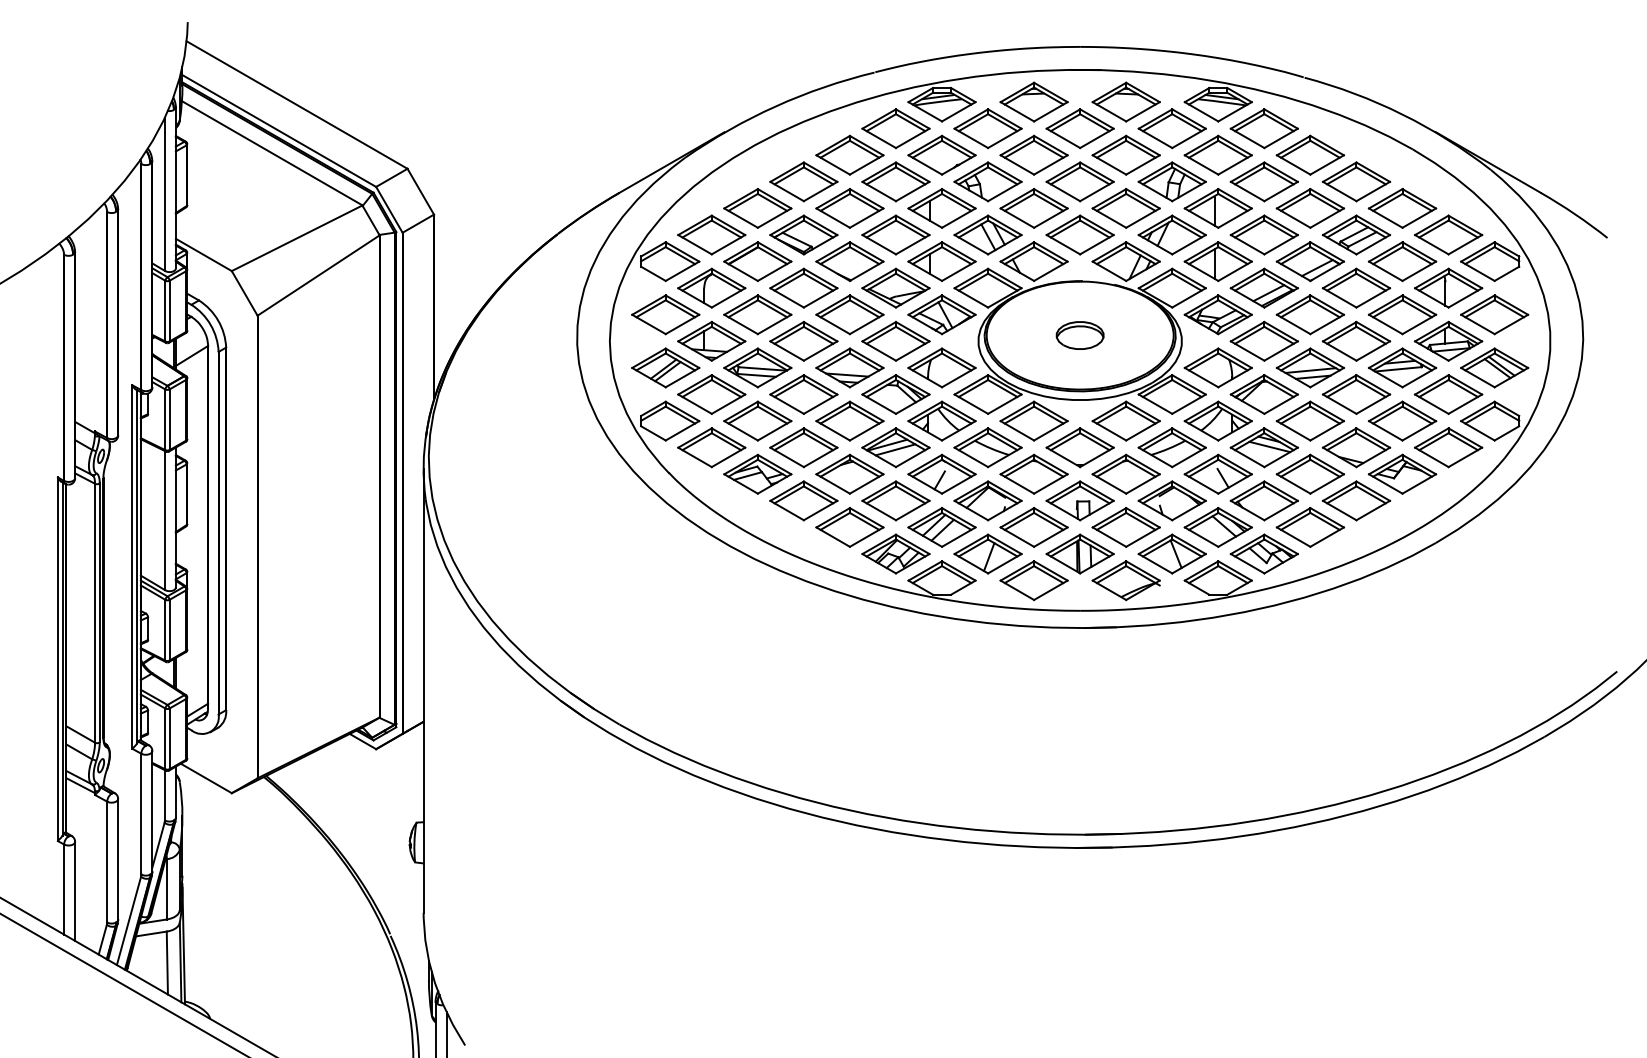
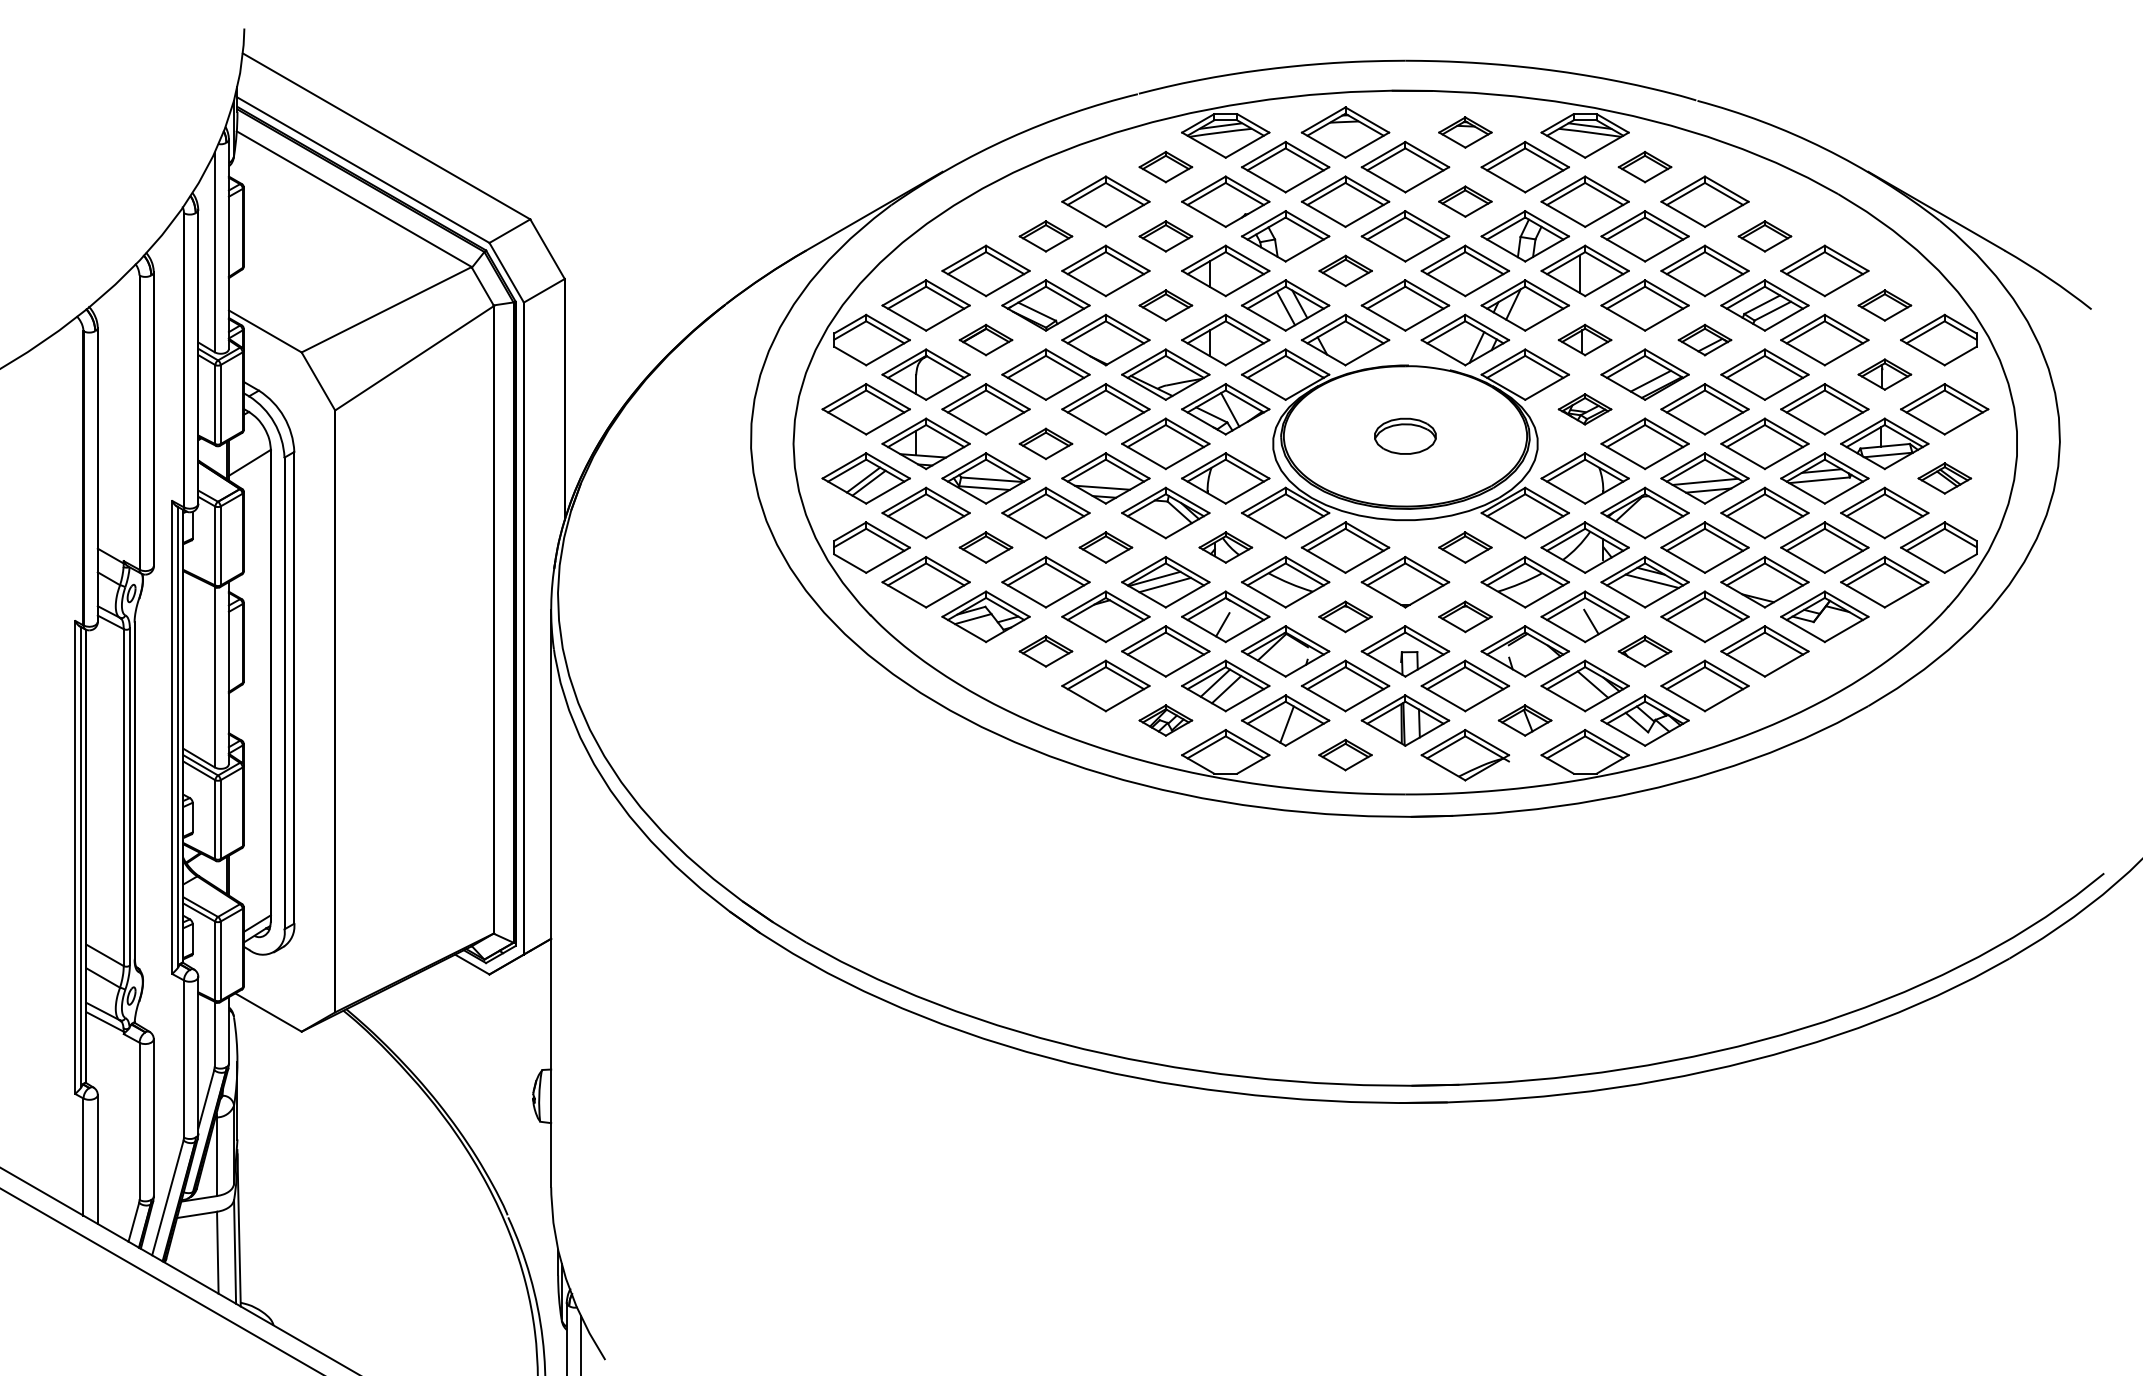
part: (1126, 102) -> (1465, 132), size x0.6
part: (895, 128) -> (1165, 166), size x0.6
part: (1263, 128) -> (1644, 166), size x0.6
part: (1126, 155) -> (1465, 201), size x0.6
part: (803, 181) -> (1045, 236), size x0.6
part: (895, 181) -> (1165, 236), size x0.6
part: (1356, 181) -> (1764, 236), size x0.6
part: (1034, 208) -> (1345, 270), size x0.6
part: (895, 235) -> (1165, 305), size x0.6
part: (1448, 235) -> (1884, 305), size x0.6
part: (757, 261) -> (985, 339), size x0.6
part: (1217, 261) -> (1584, 339), size x0.6
part: (1310, 261) -> (1704, 339), size x0.6
part: (1448, 288) -> (1884, 374), size x0.6
part: (1217, 314) -> (1584, 409), size x0.6
part: (803, 341) -> (1045, 443), size x0.6
part: (1494, 367) -> (1944, 478), size x0.6
part: (757, 421) -> (985, 547), size x0.6
part: (849, 421) -> (1105, 547), size x0.6
part: (941, 421) -> (1225, 547), size x0.6
part: (1126, 421) -> (1465, 547), size x0.6
part: (1034, 474) -> (1345, 616), size x0.6
part: (1126, 474) -> (1465, 616), size x0.6
part: (803, 500) -> (1045, 651), size x0.6
part: (1263, 500) -> (1644, 651), size x0.6
part: (895, 553) -> (1165, 720), size x0.6
part: (1171, 553) -> (1524, 720), size x0.6
part: (1034, 580) -> (1345, 754), size x0.6

